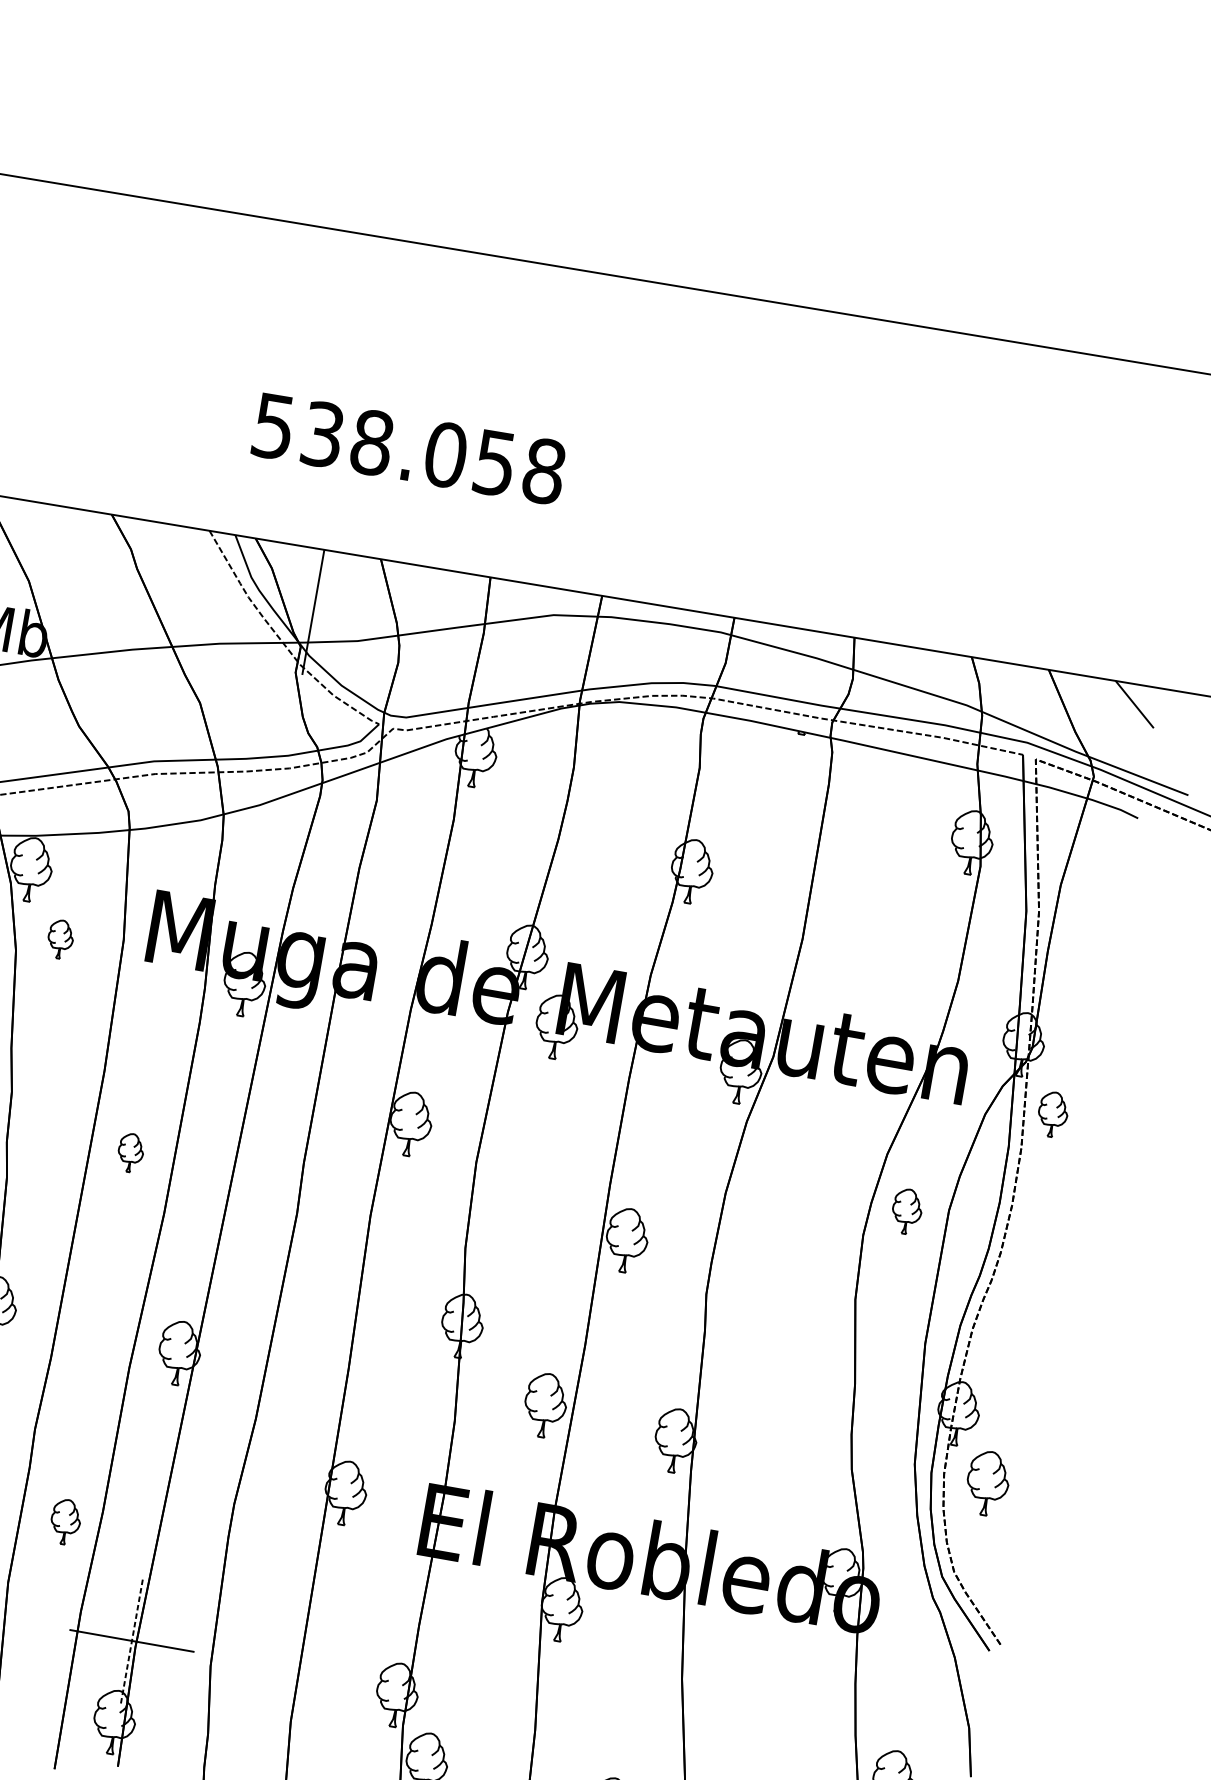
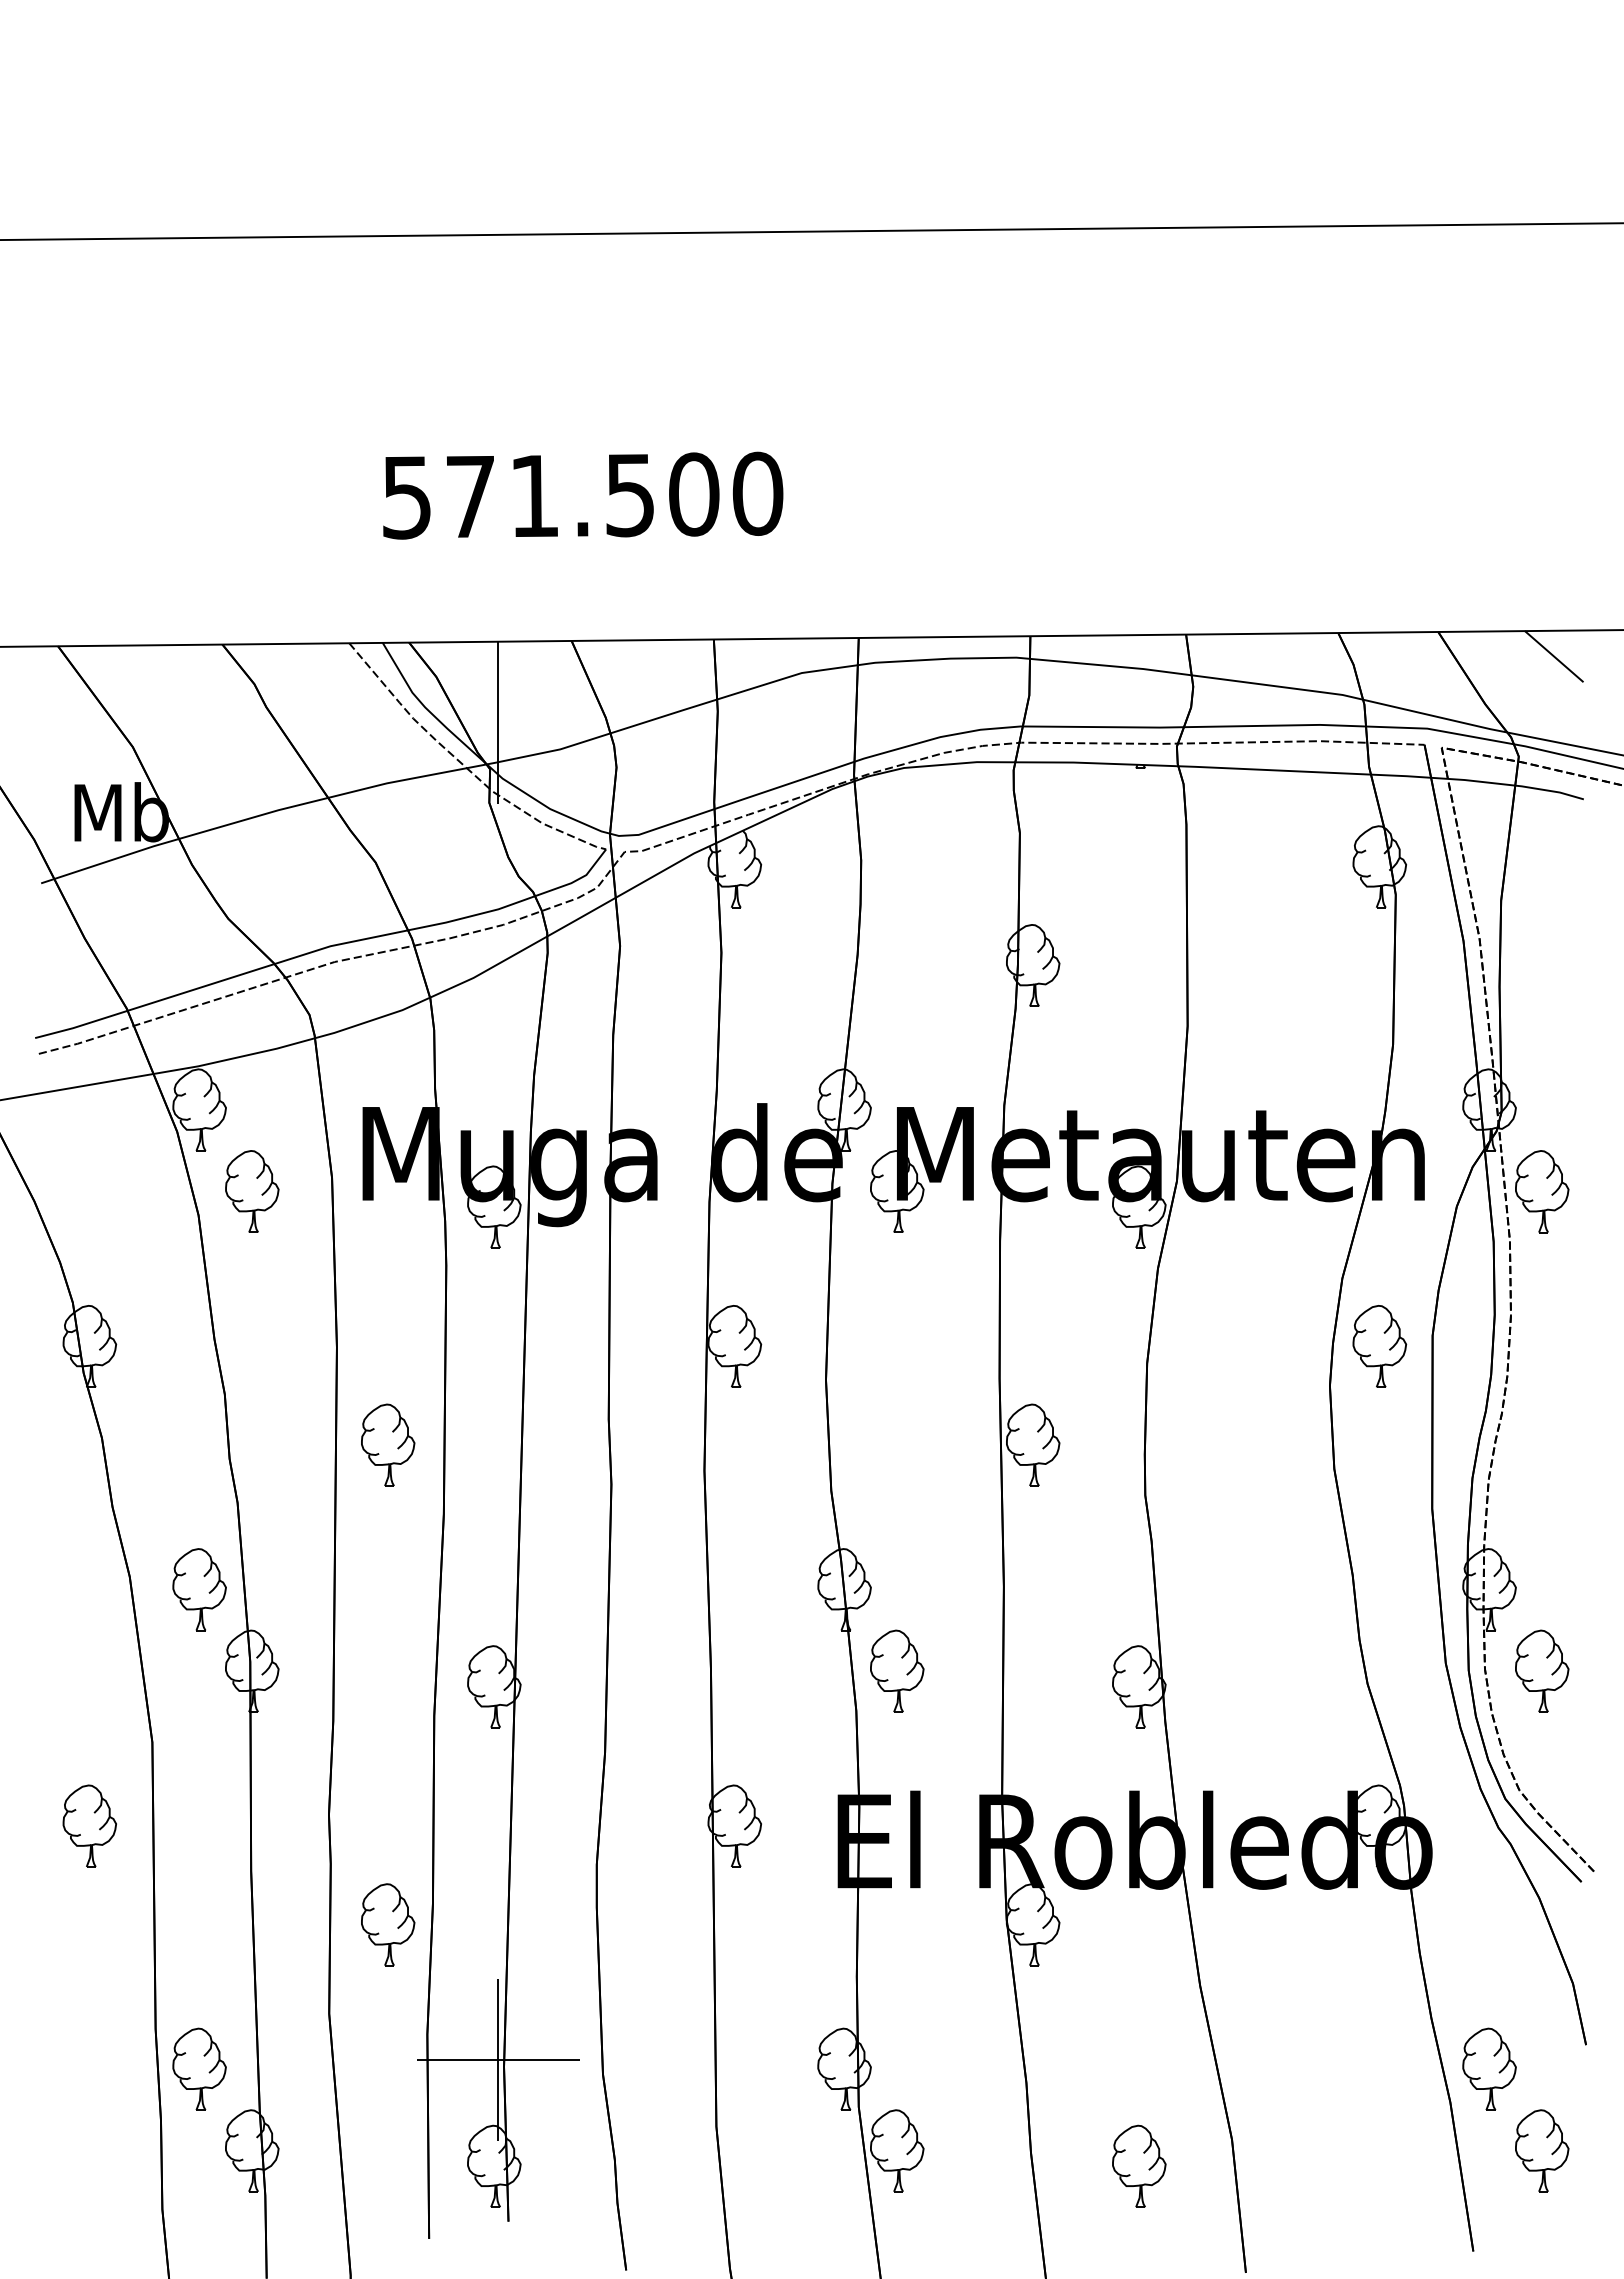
text: (434, 453) -> (615, 495), 538.058 -> 571.500
part: (60, 939) -> (252, 1191), size x1.67
part: (1053, 1114) -> (1542, 1191), size x1.43
part: (131, 1152) -> (388, 1444), size x1.67
part: (906, 1211) -> (1379, 1346), size x1.43
part: (545, 1404) -> (897, 1670), moved
part: (65, 1521) -> (388, 1924), size x1.43
line: (132, 1640) -> (498, 2059), dashed -> solid

